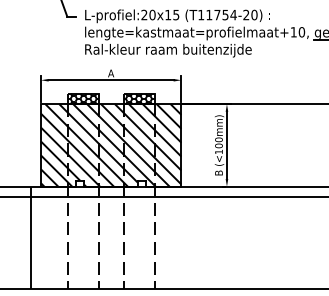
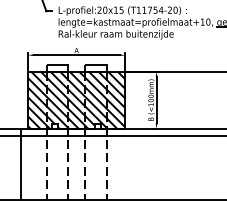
hatch: (83, 98) -> (57, 67), removed
hatch: (138, 98) -> (95, 67), removed

